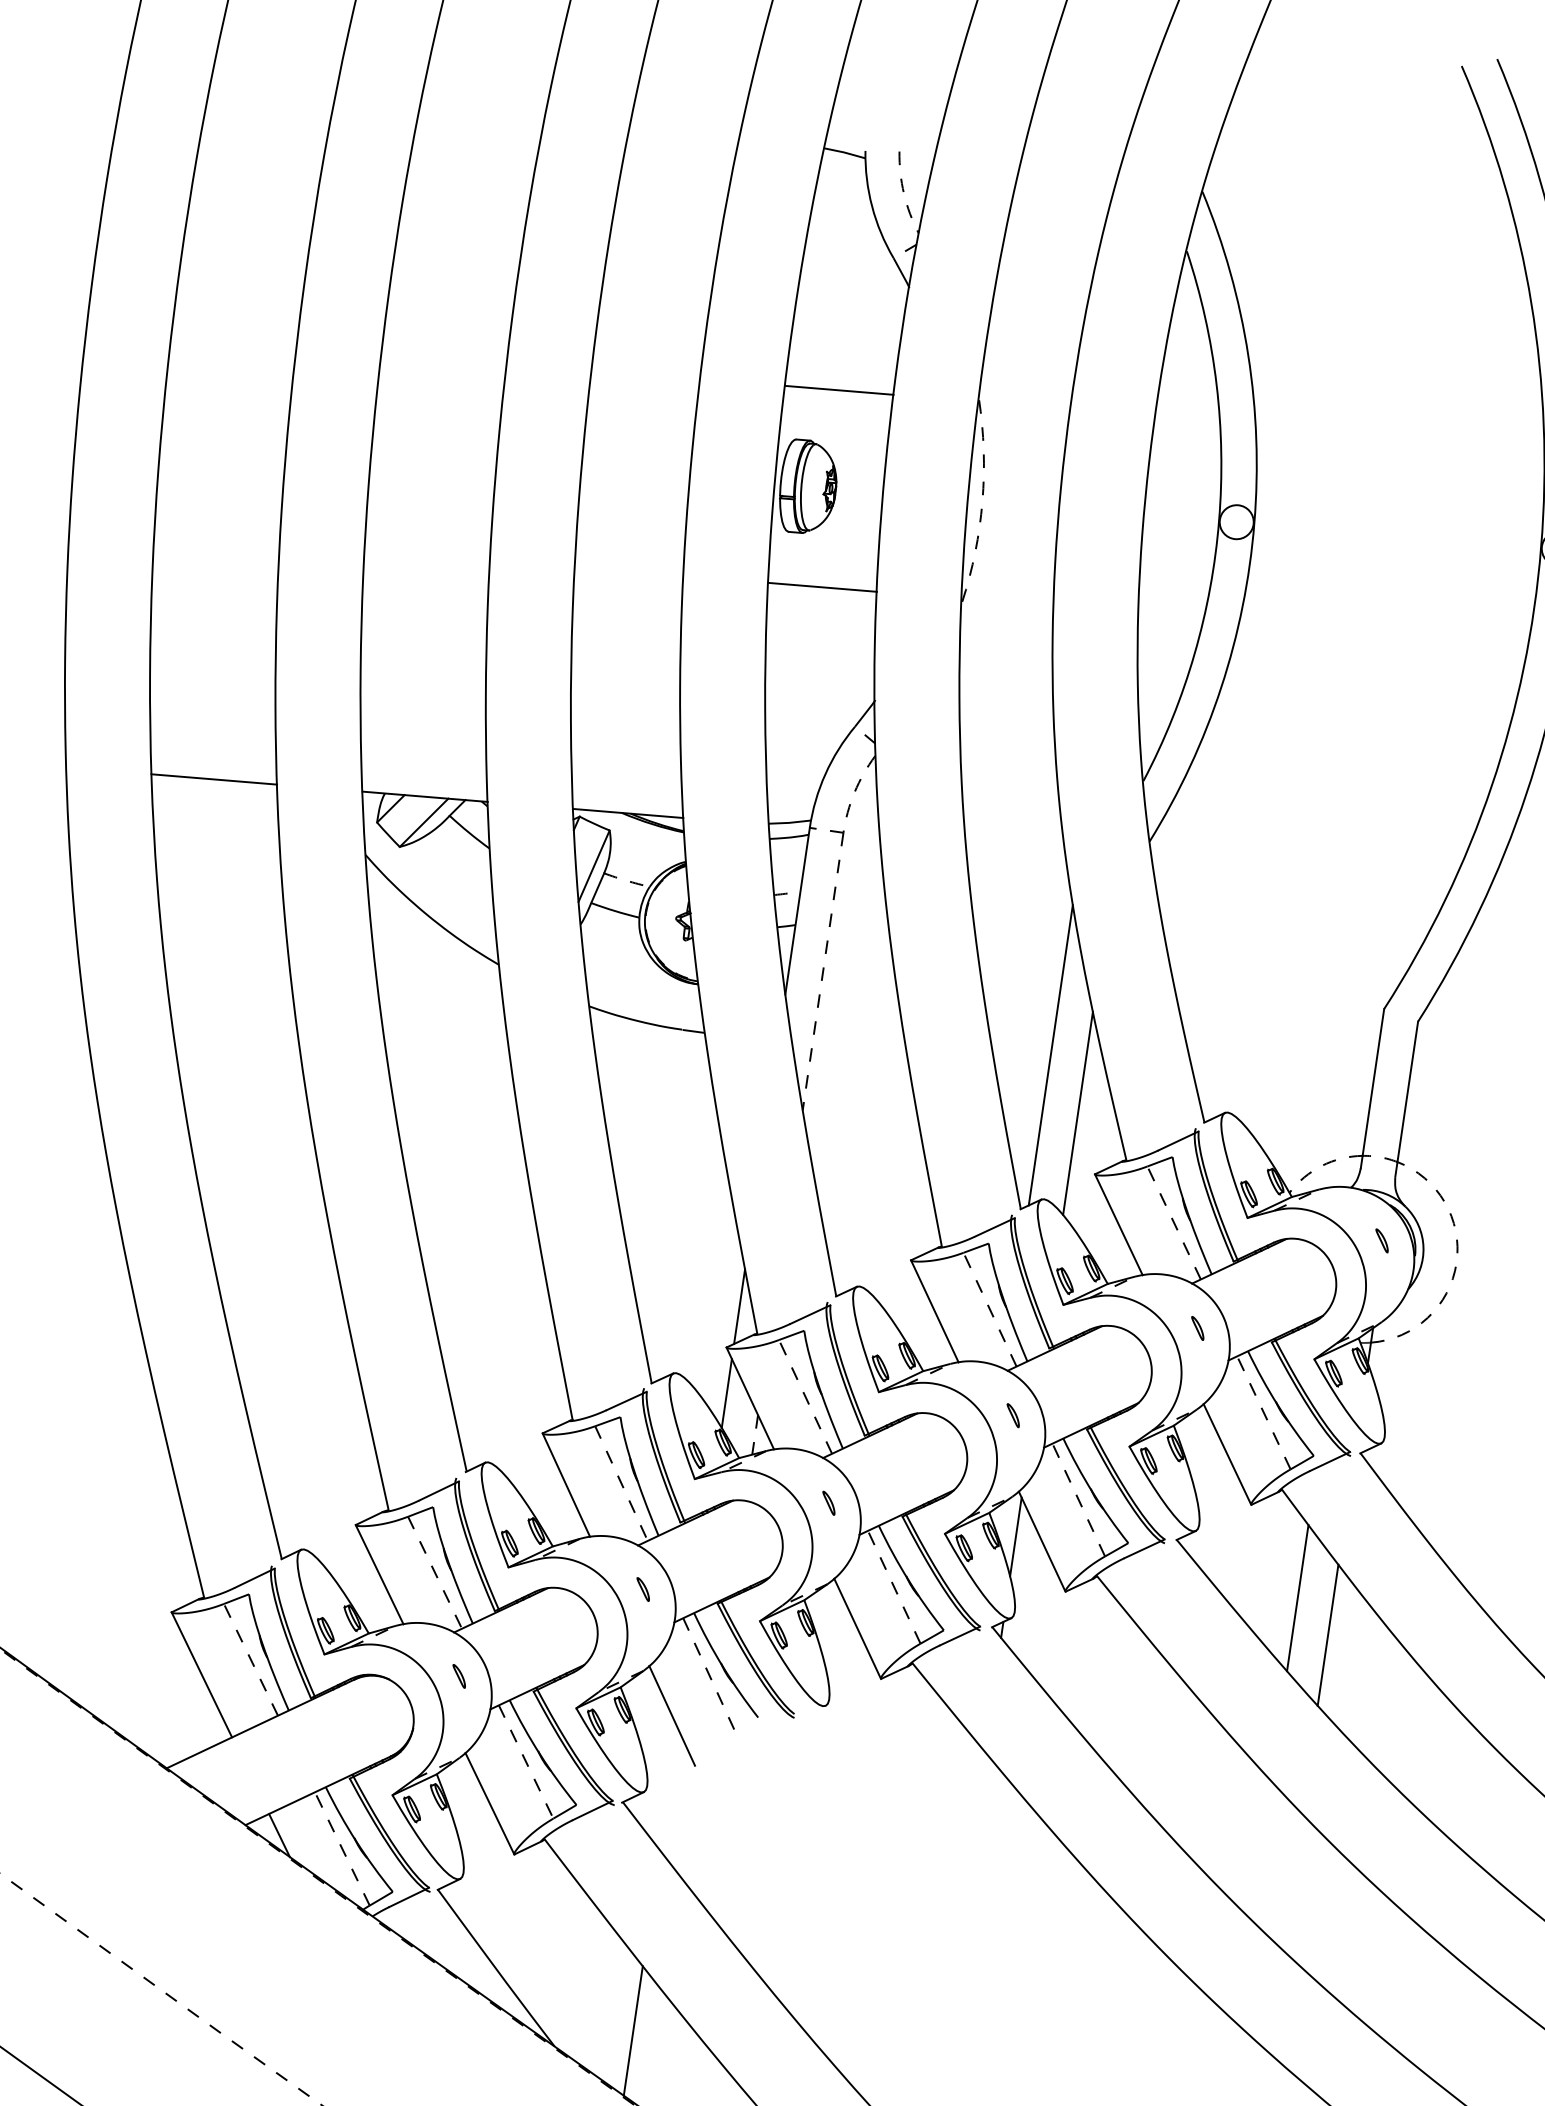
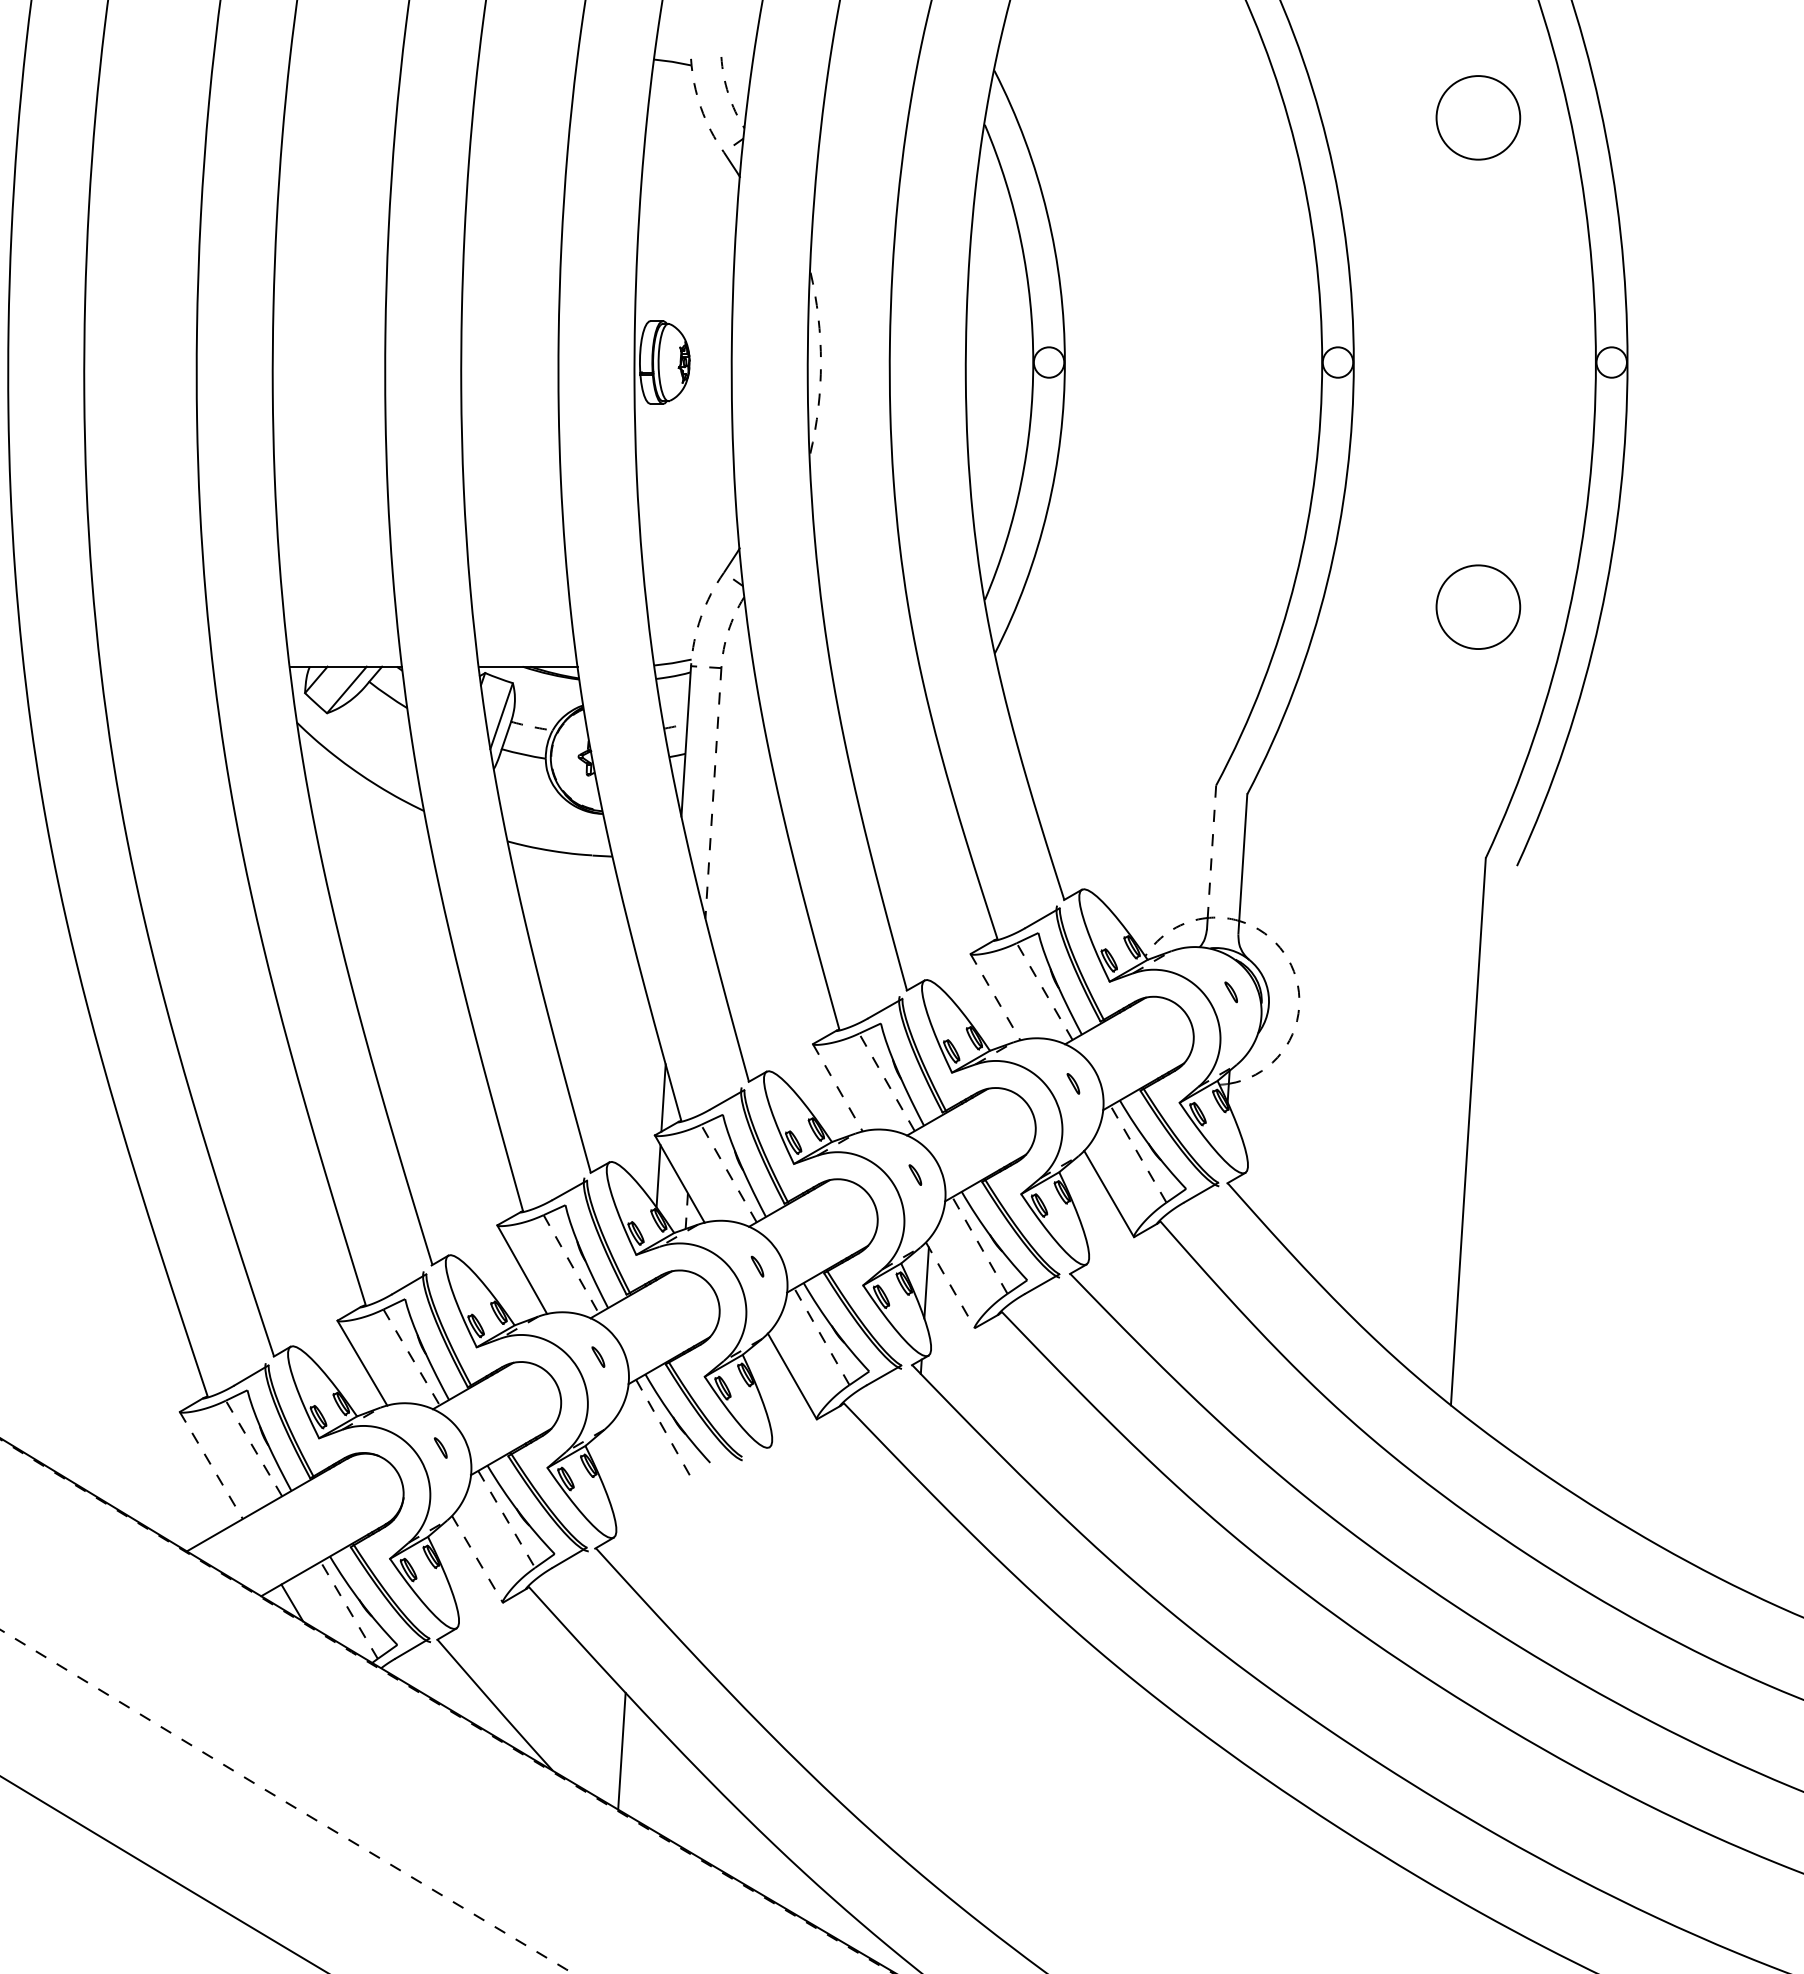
arc: (872, 206) -> (701, 107), solid -> dashed
line: (838, 390) -> (684, 274), removed
line: (822, 586) -> (684, 450), removed
arc: (825, 774) -> (701, 617), solid -> dashed
line: (213, 779) -> (156, 666), removed
line: (1050, 1054) -> (922, 850), removed
line: (1372, 1083) -> (1211, 852), solid -> dashed
line: (1077, 1112) -> (950, 900), removed
line: (1118, 1225) -> (995, 997), solid -> dashed
line: (935, 1312) -> (838, 1088), solid -> dashed
line: (1042, 1541) -> (950, 1285), solid -> dashed
line: (1298, 1597) -> (1182, 1316), removed
line: (1327, 1634) -> (1211, 1347), removed
line: (202, 1674) -> (211, 1465), solid -> dashed
line: (672, 1715) -> (633, 1467), removed
line: (489, 1804) -> (477, 1559), solid -> dashed

